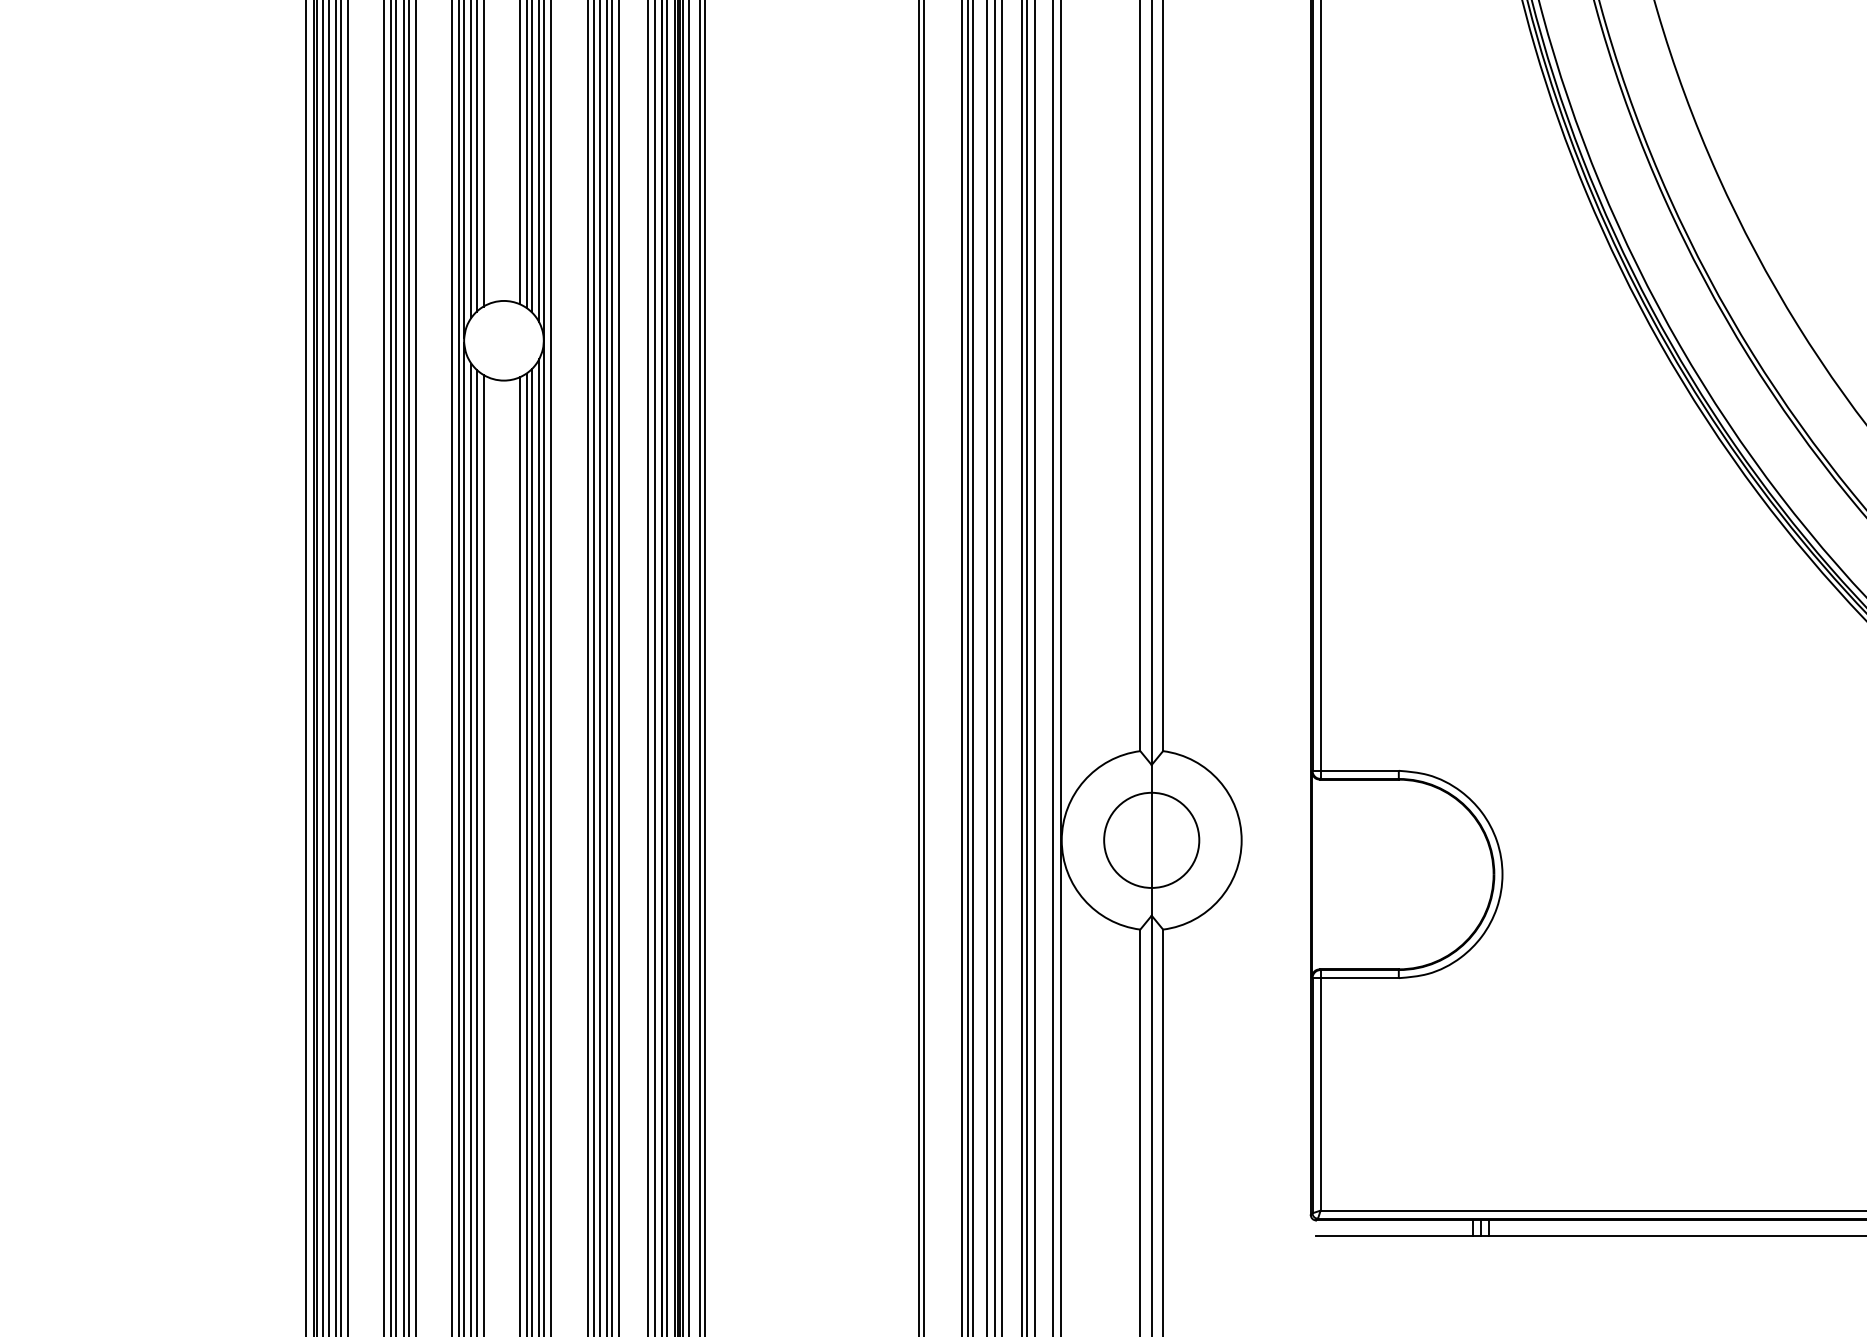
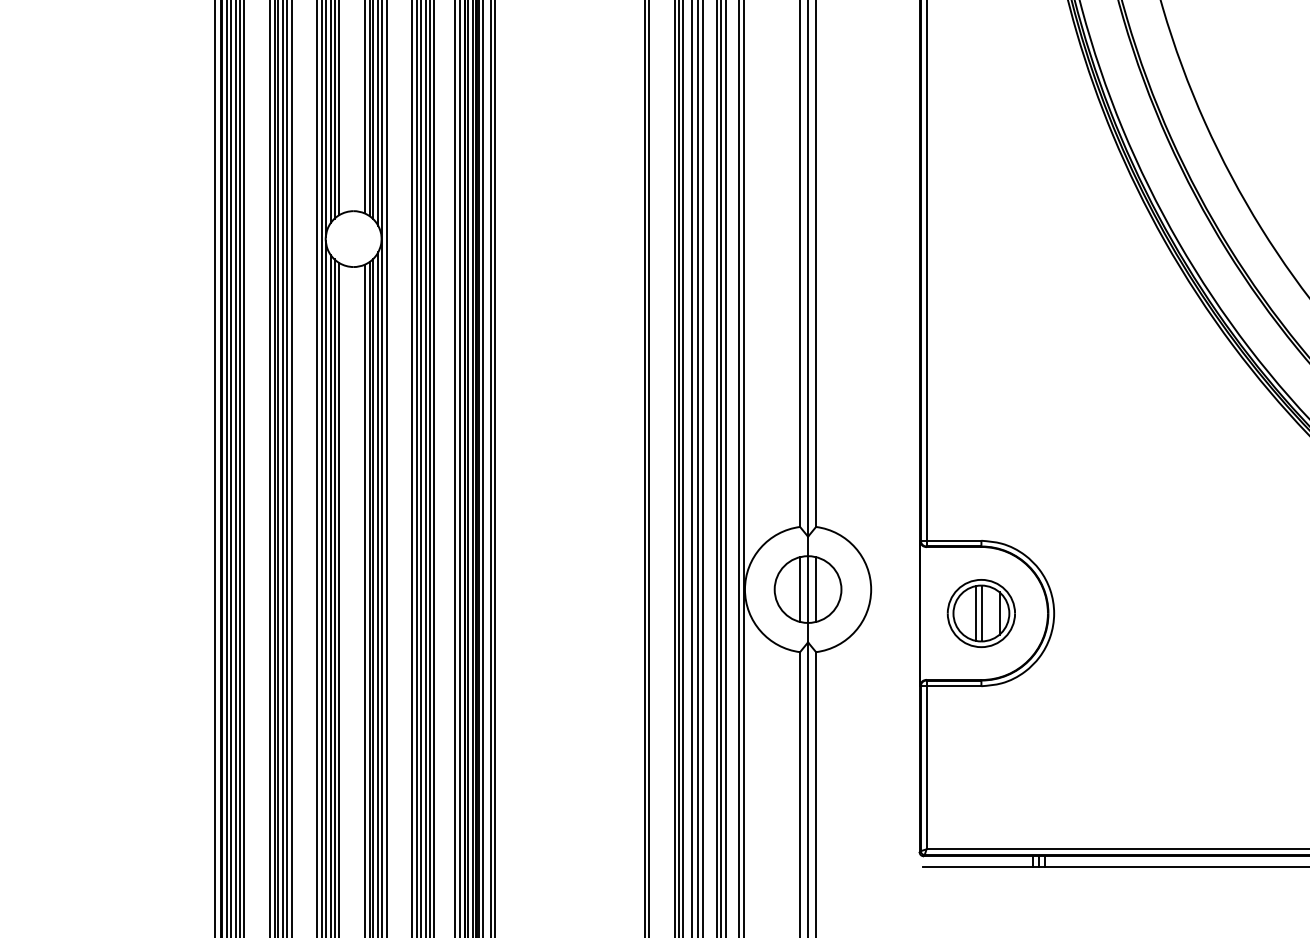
line: (1140, 840) -> (800, 589), added
line: (1163, 840) -> (816, 589), added
part: (1397, 874) -> (980, 613), added

